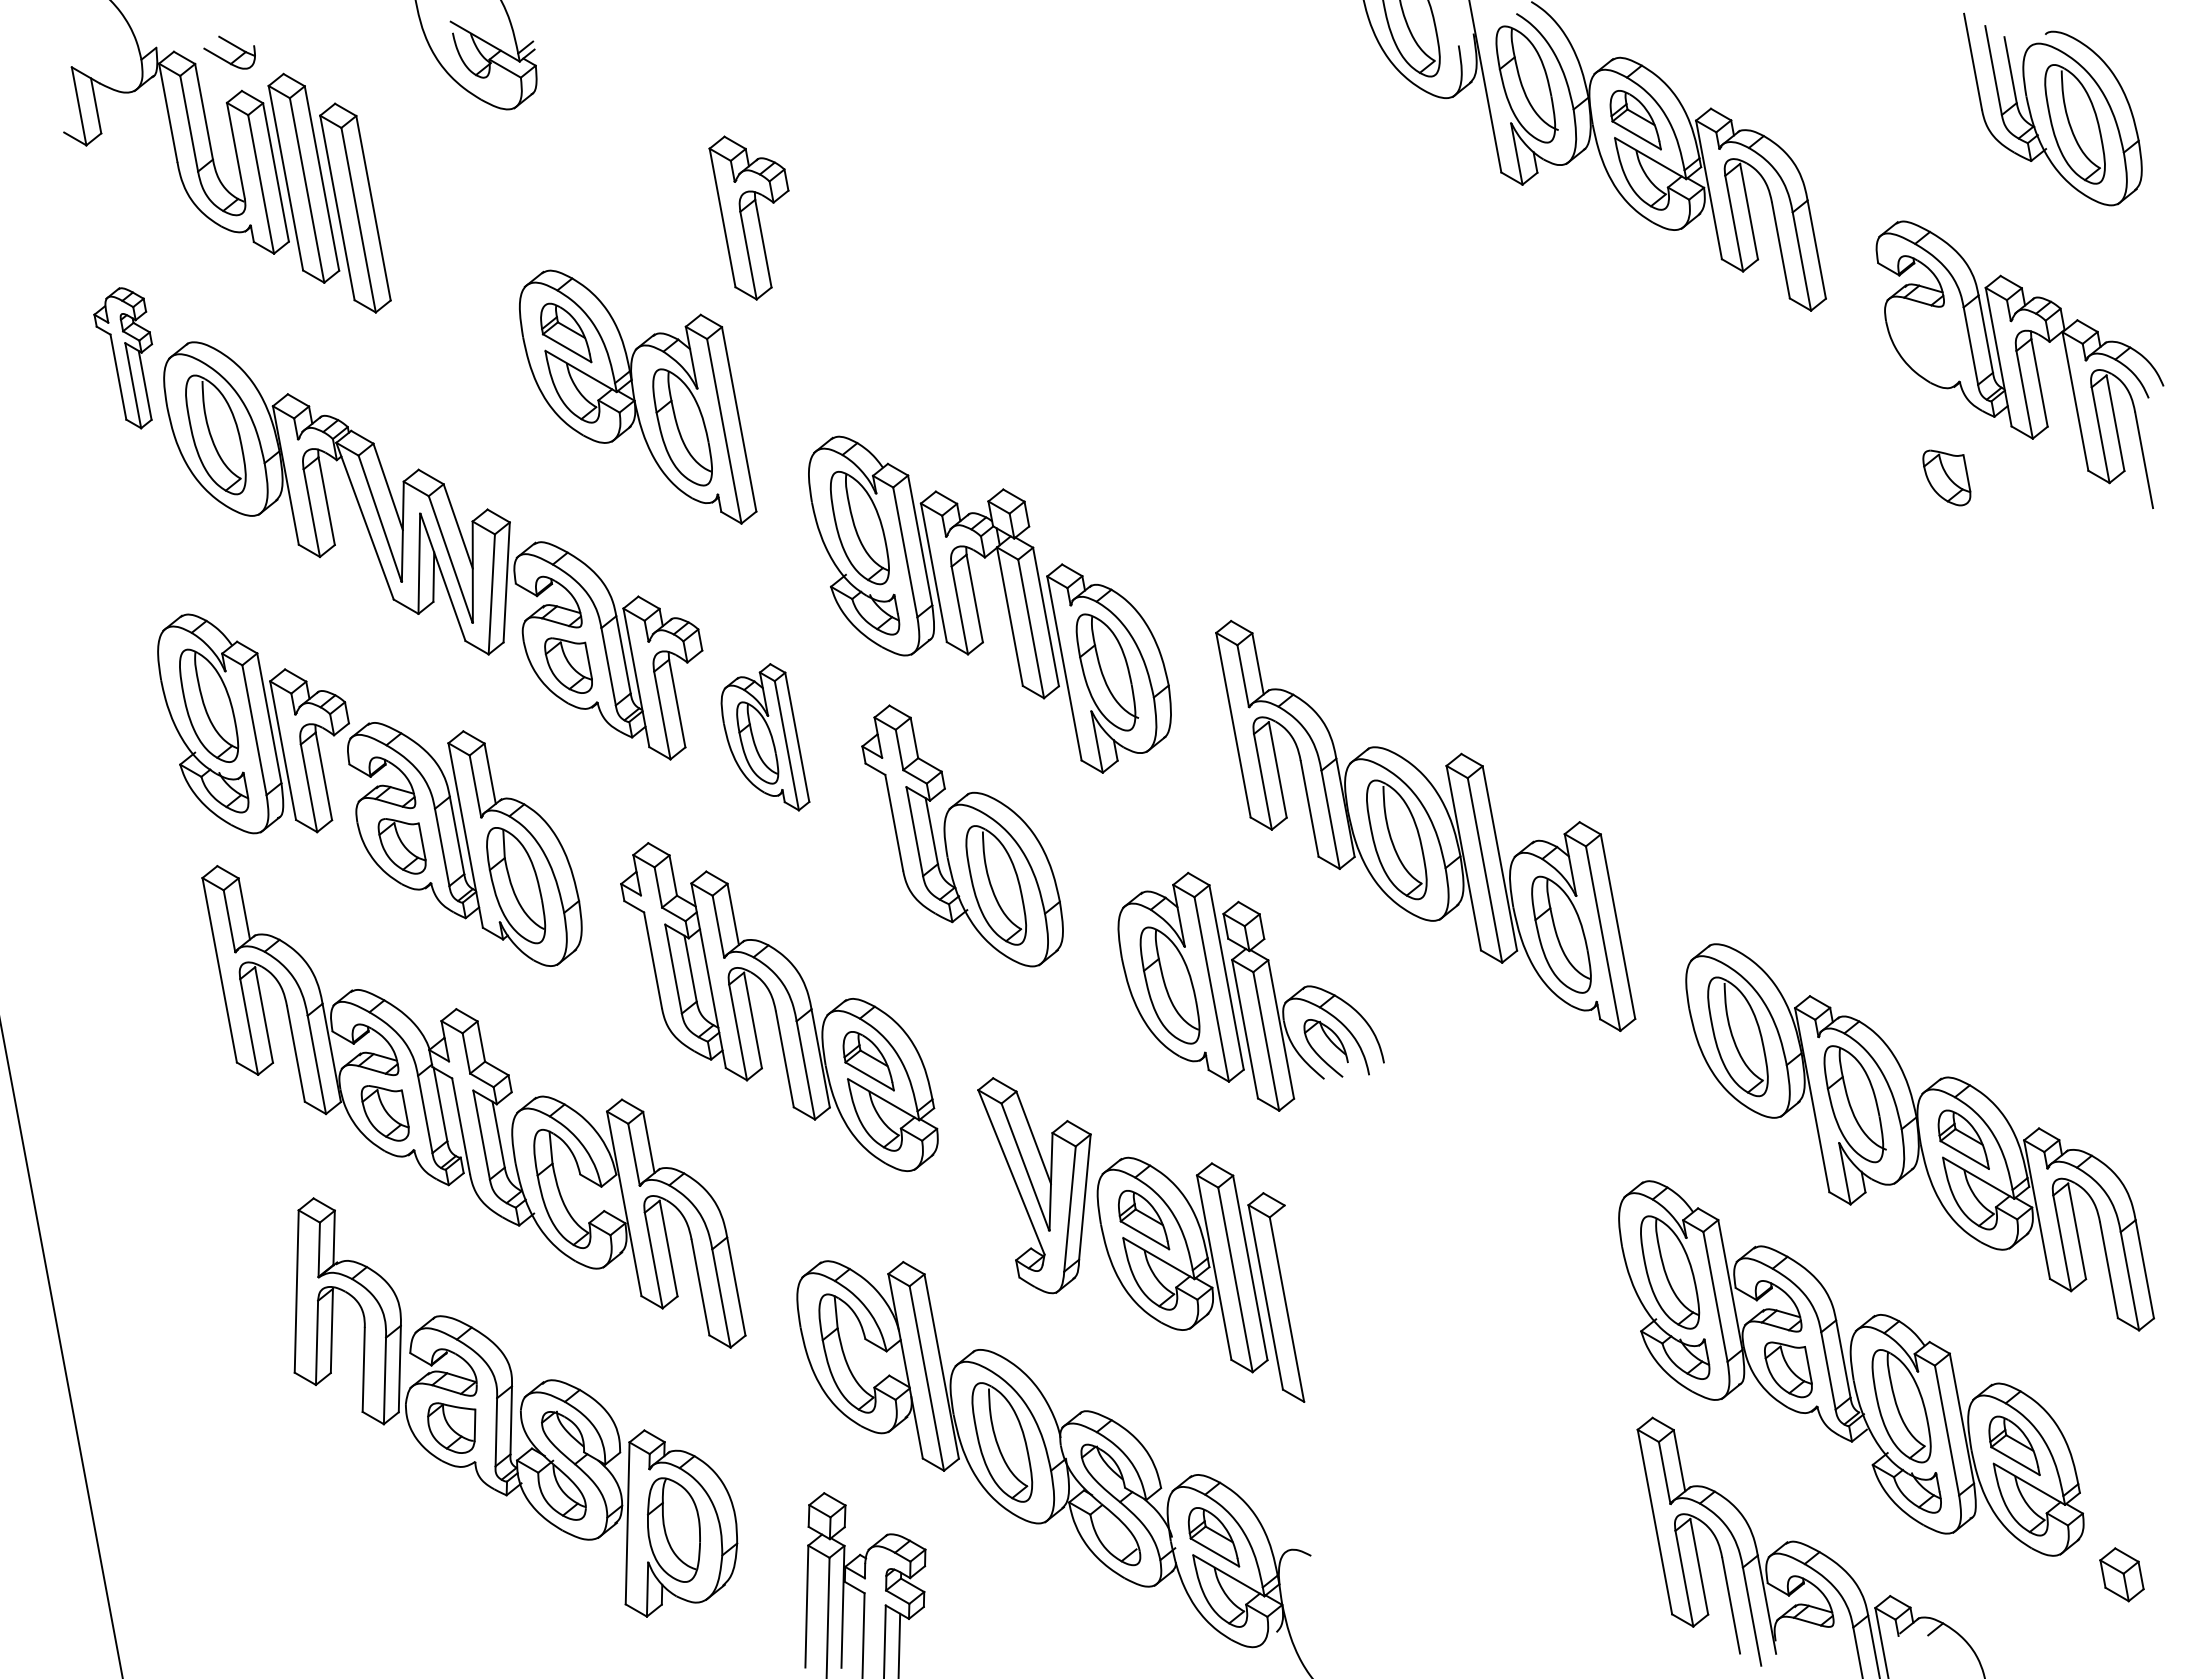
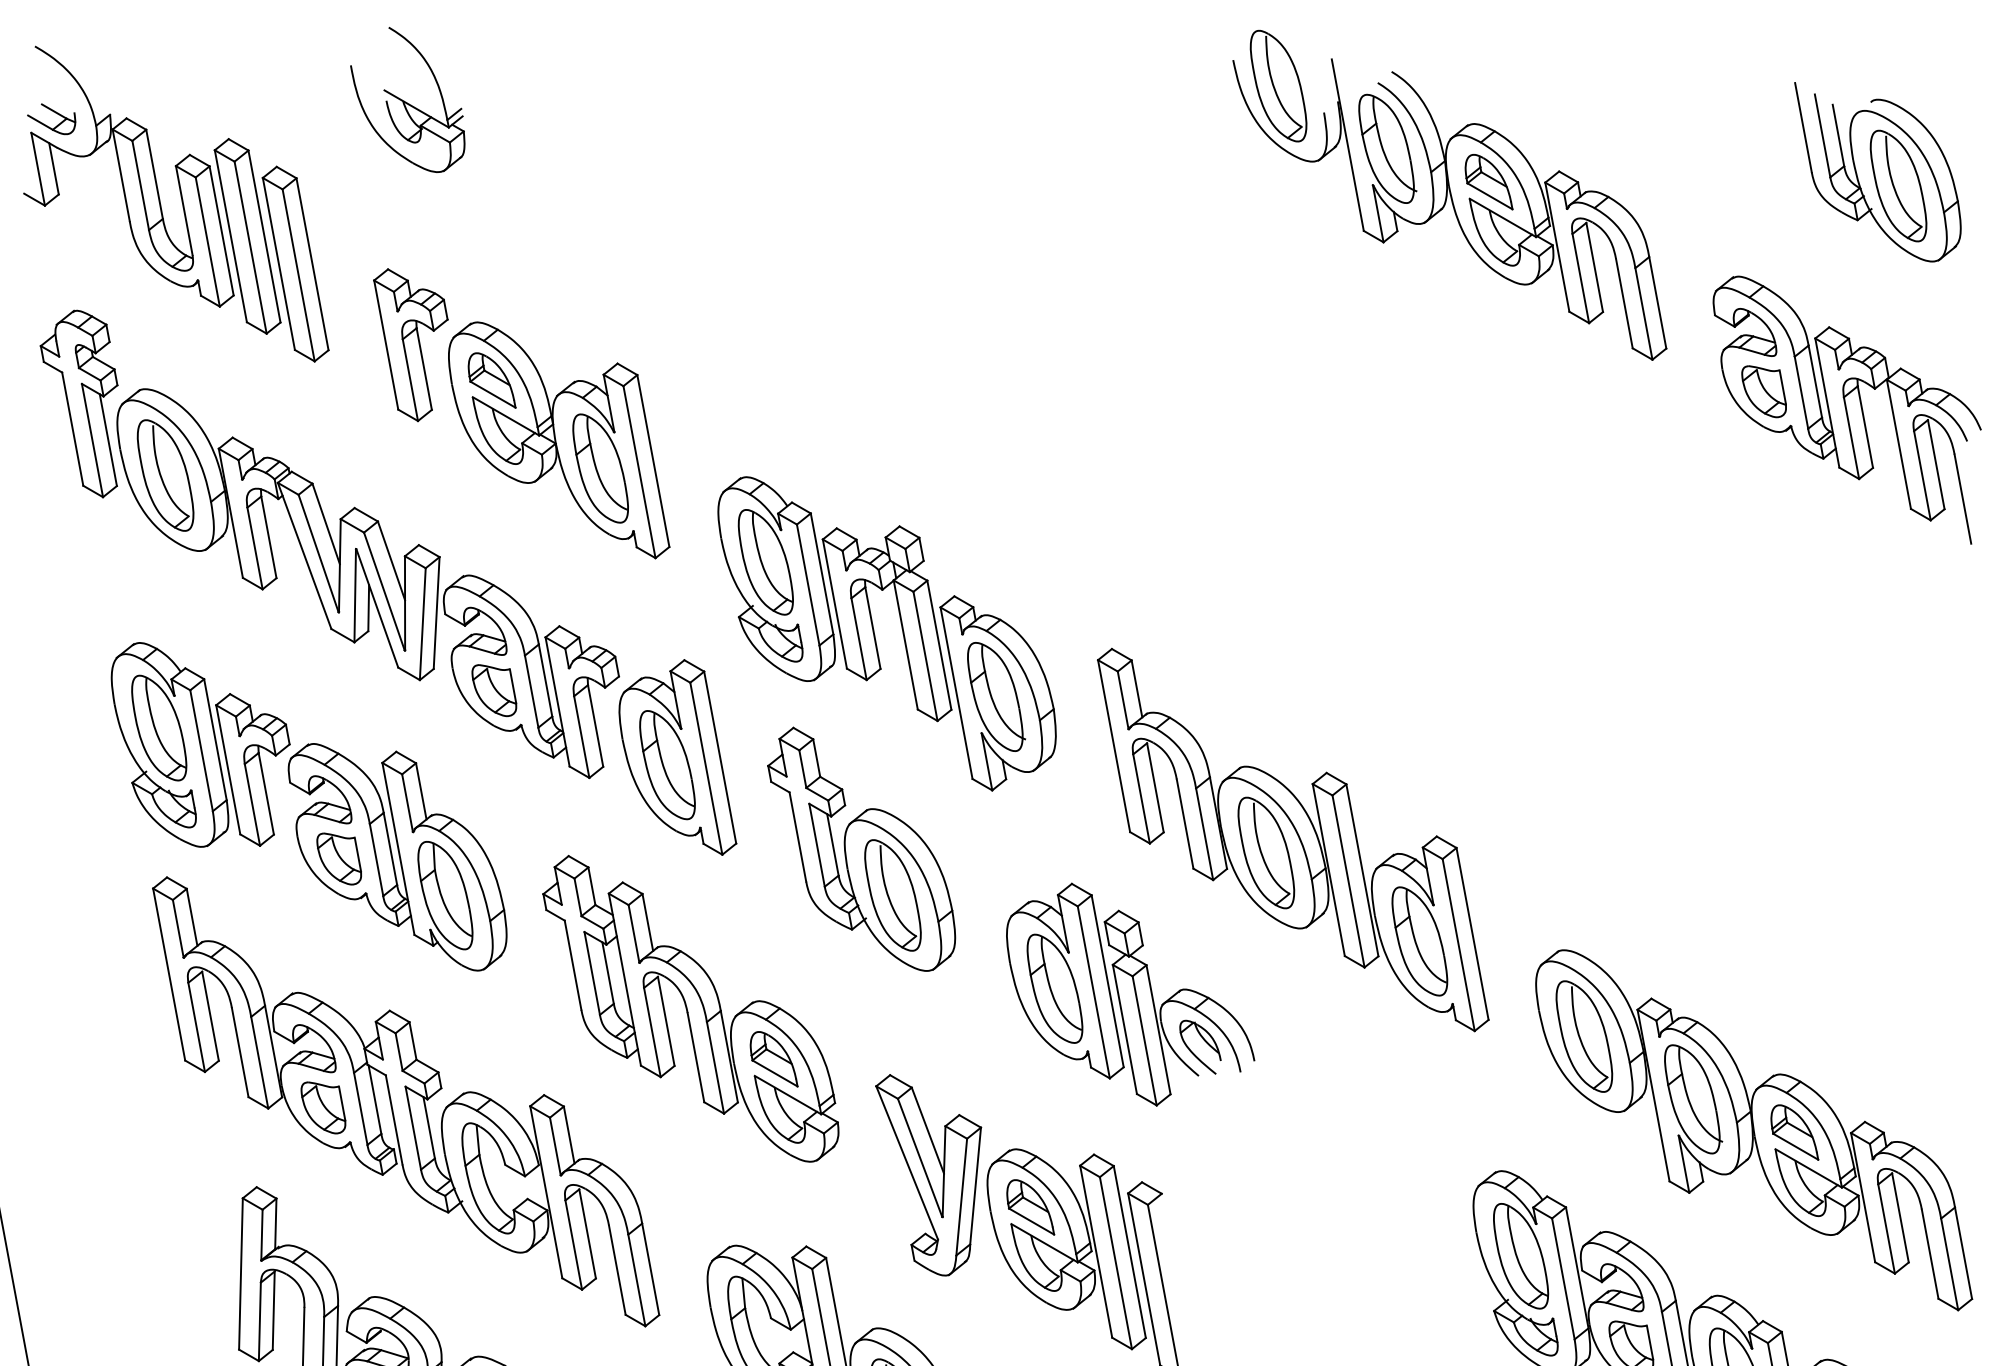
part: (233, 46) -> (55, 113), moved
part: (748, 217) -> (410, 344), moved
part: (123, 358) -> (79, 404), size x1.43
part: (1946, 477) -> (1763, 391), moved
part: (765, 736) -> (677, 756), size x1.43

